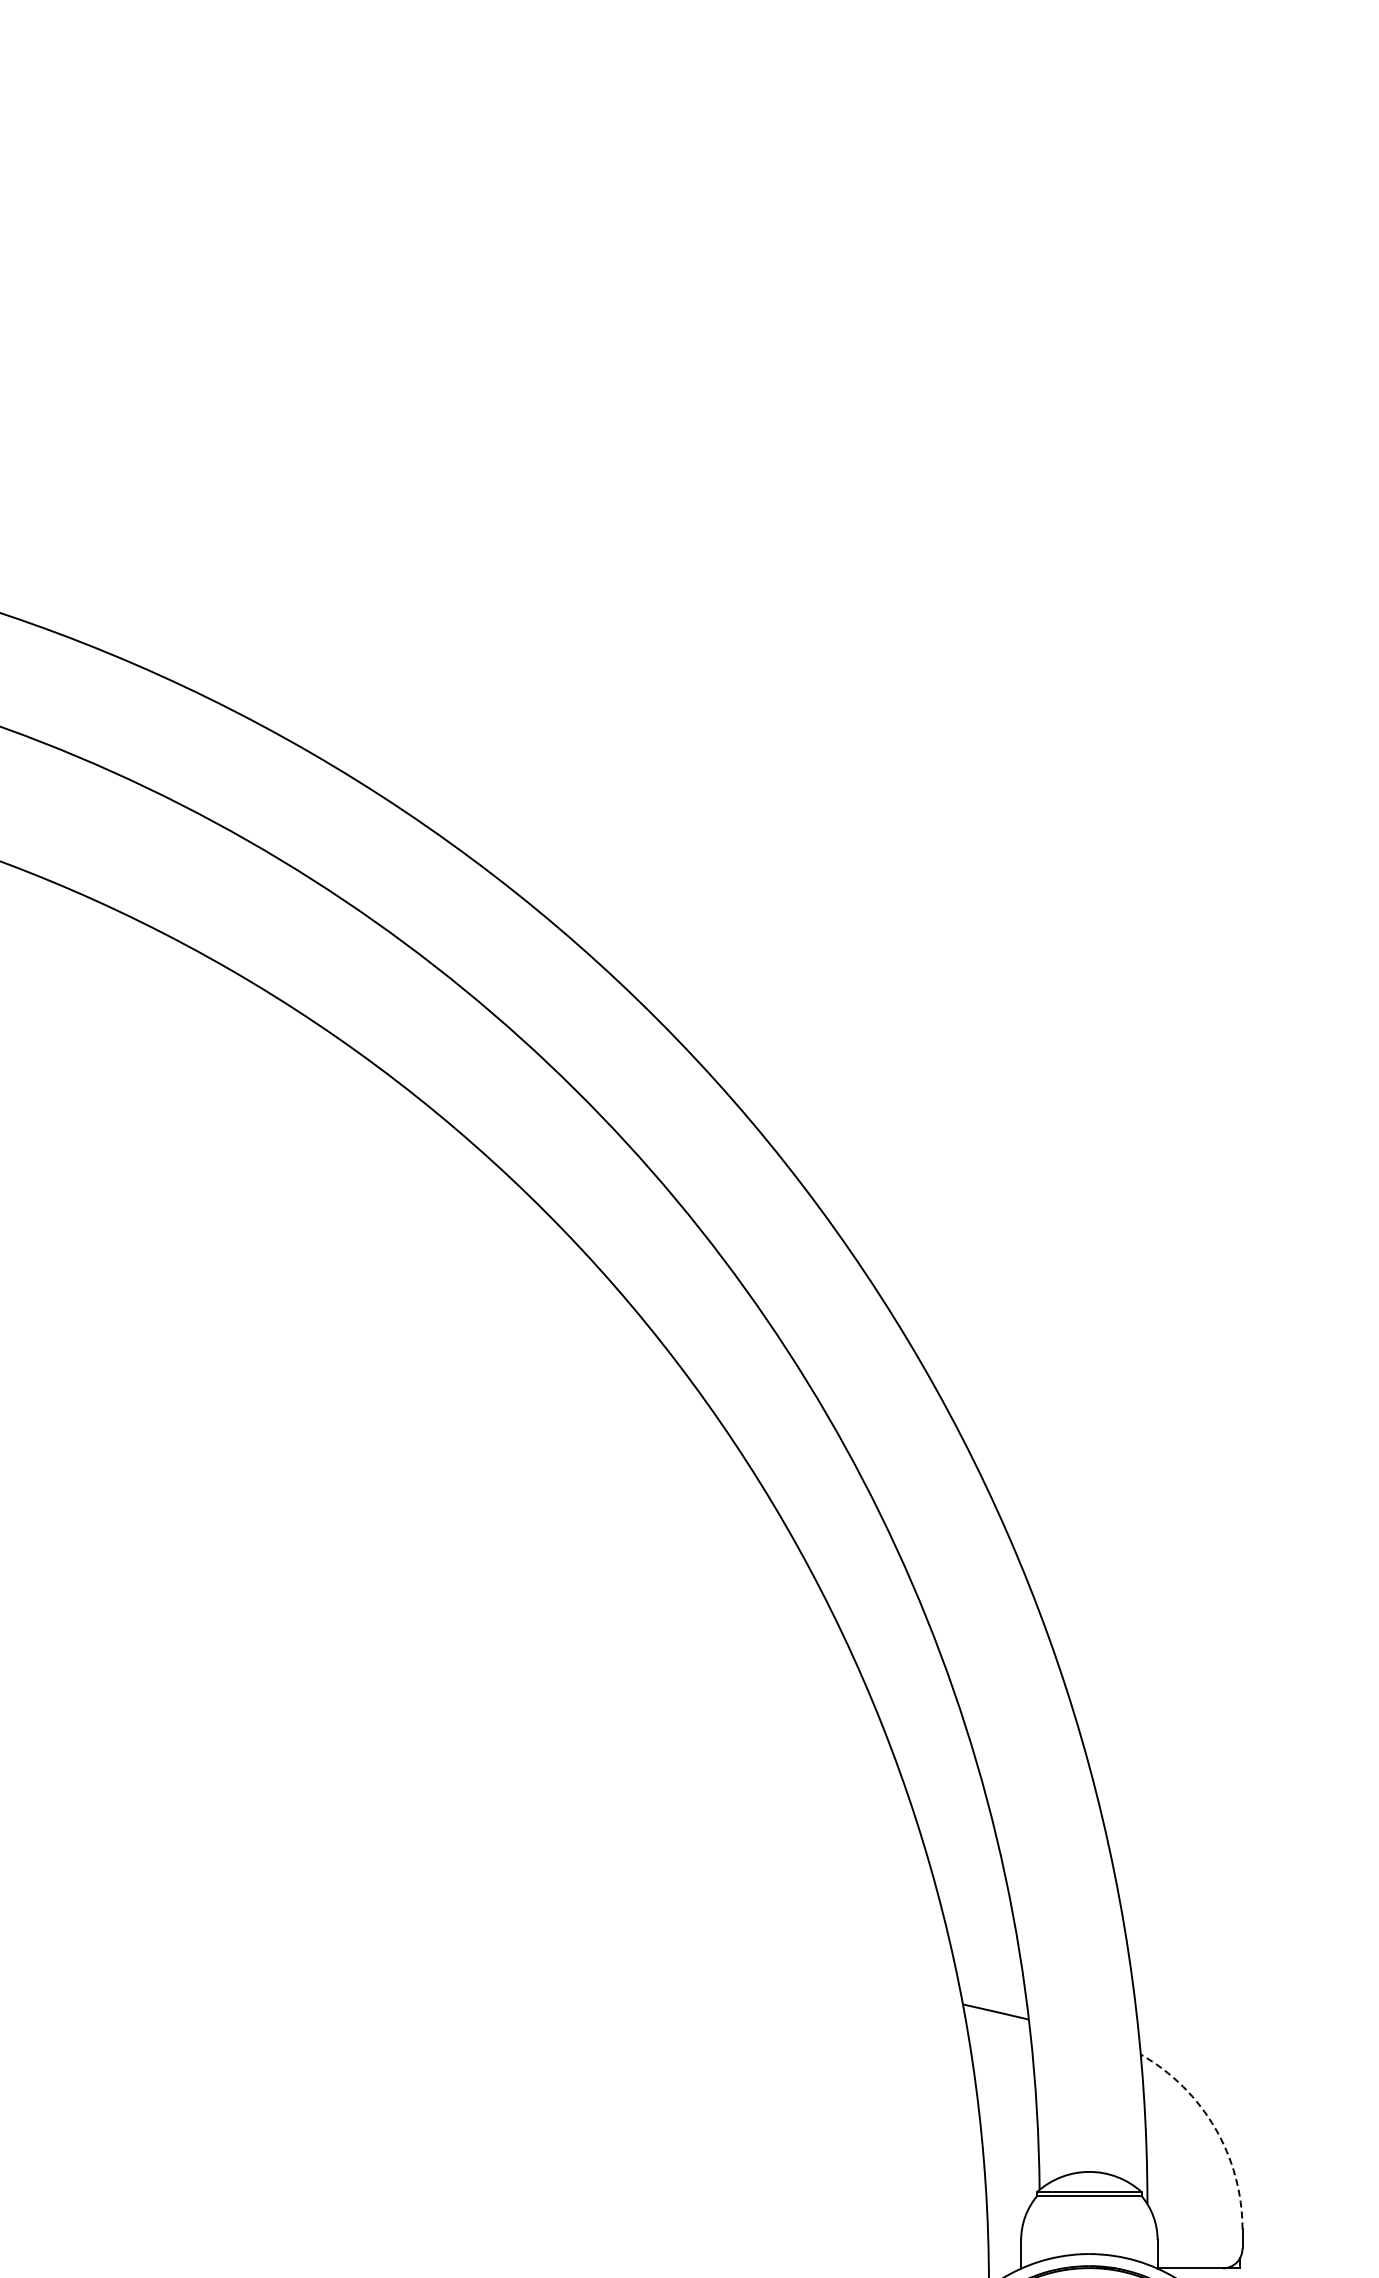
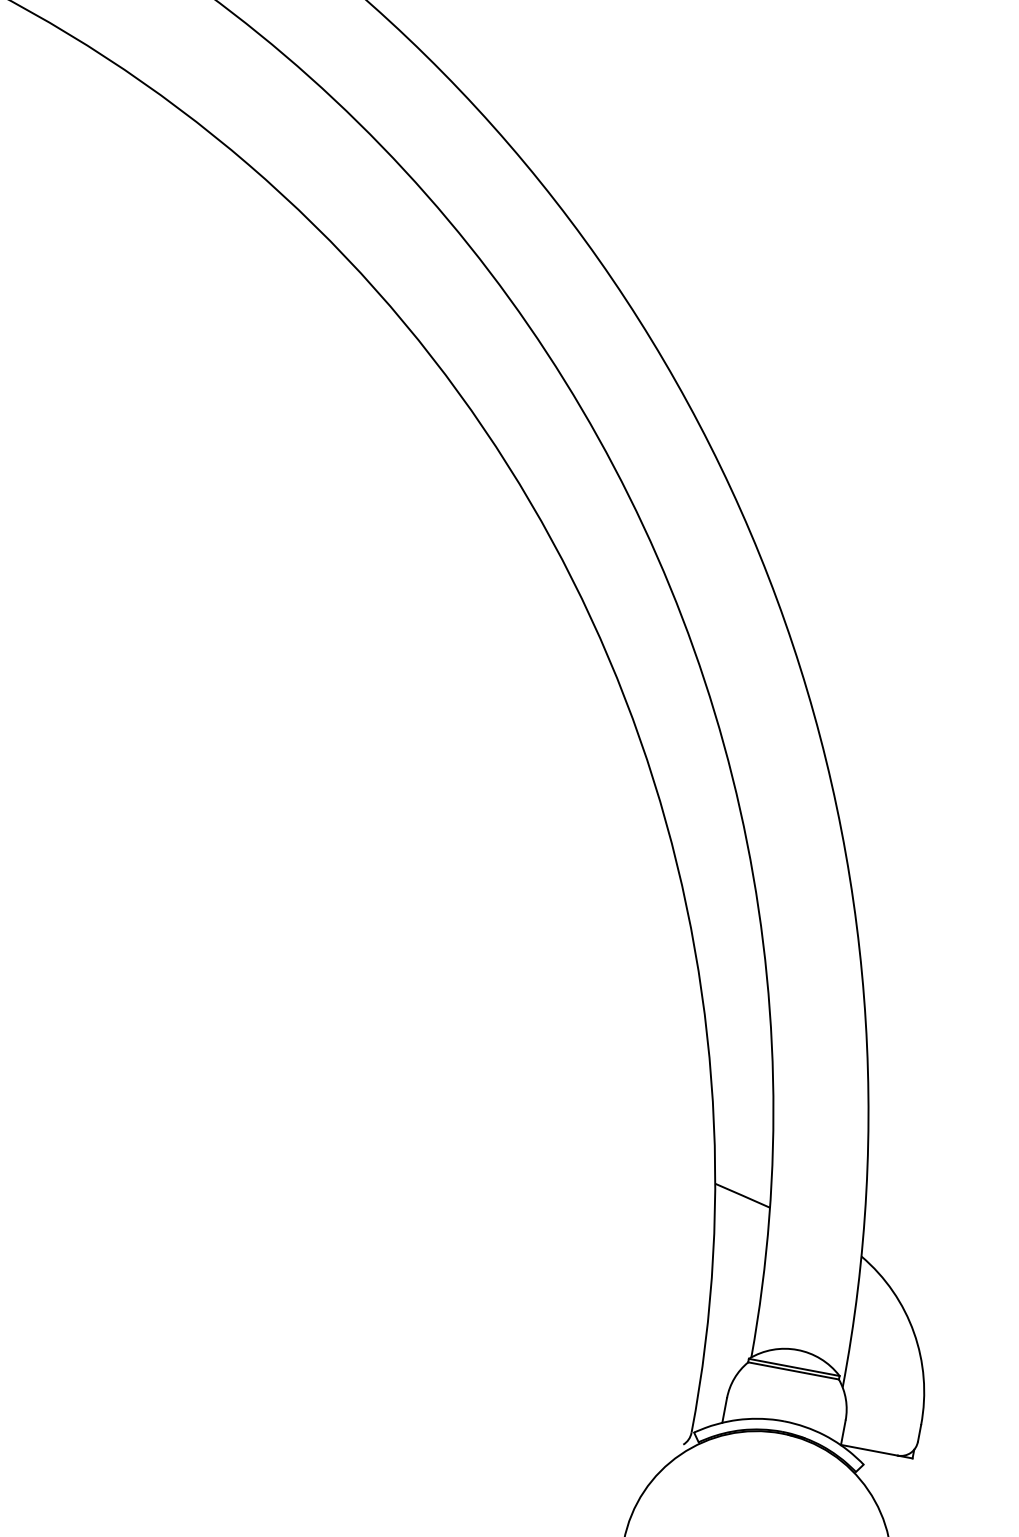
arc: (1215, 2128) -> (914, 1332), dashed -> solid

